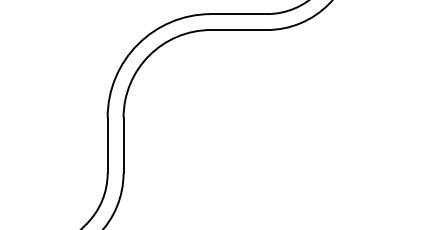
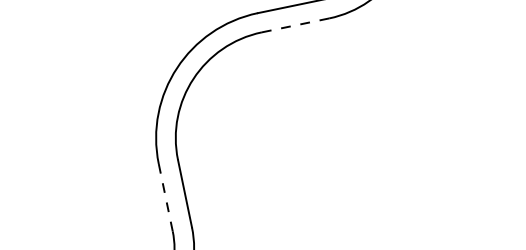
line: (239, 30) -> (296, 25), solid -> dashed
line: (107, 145) -> (165, 197), solid -> dashed

